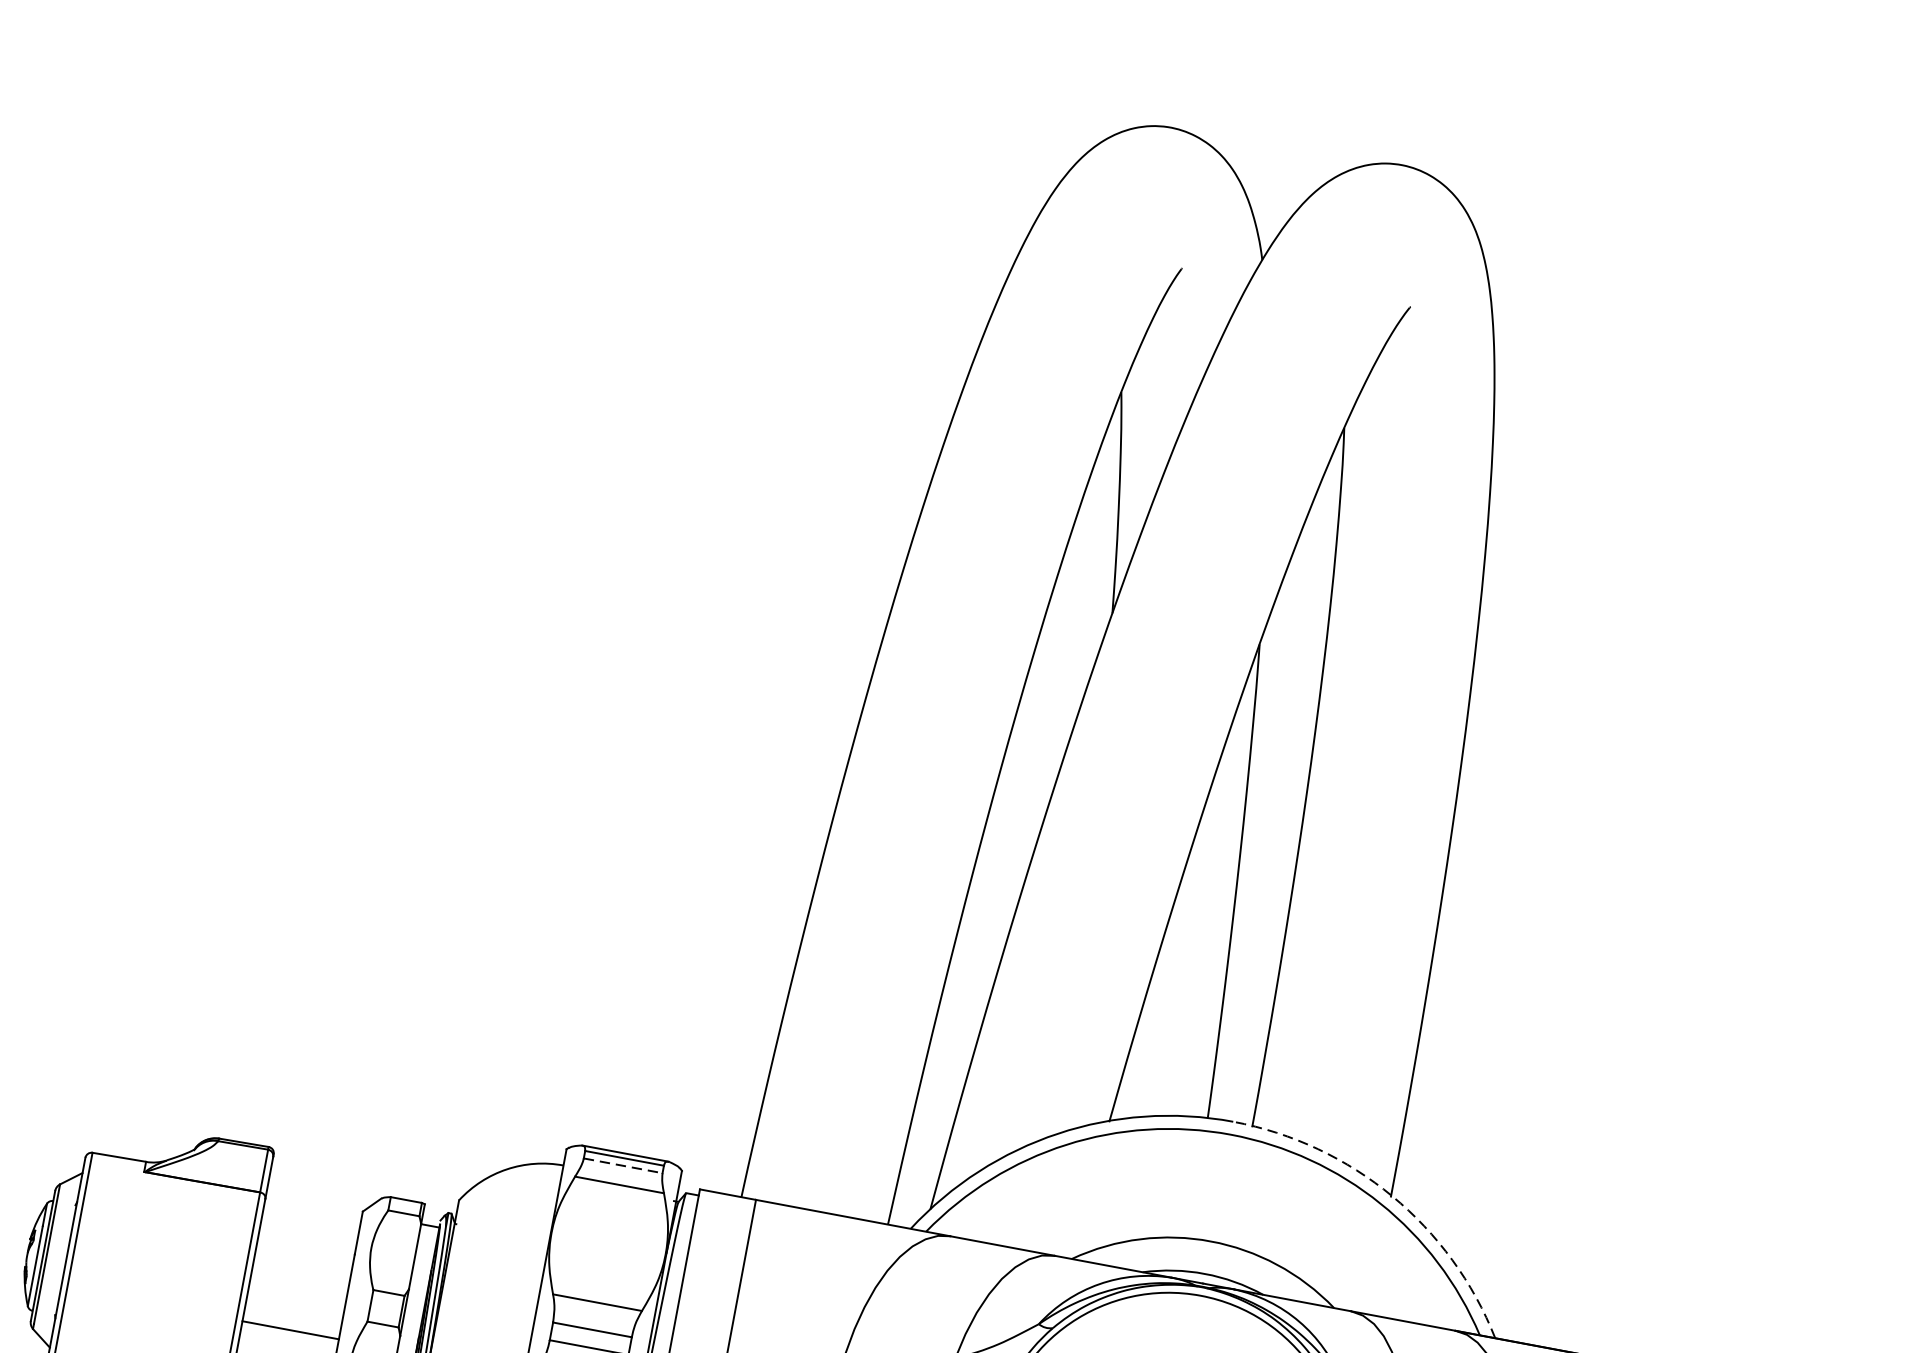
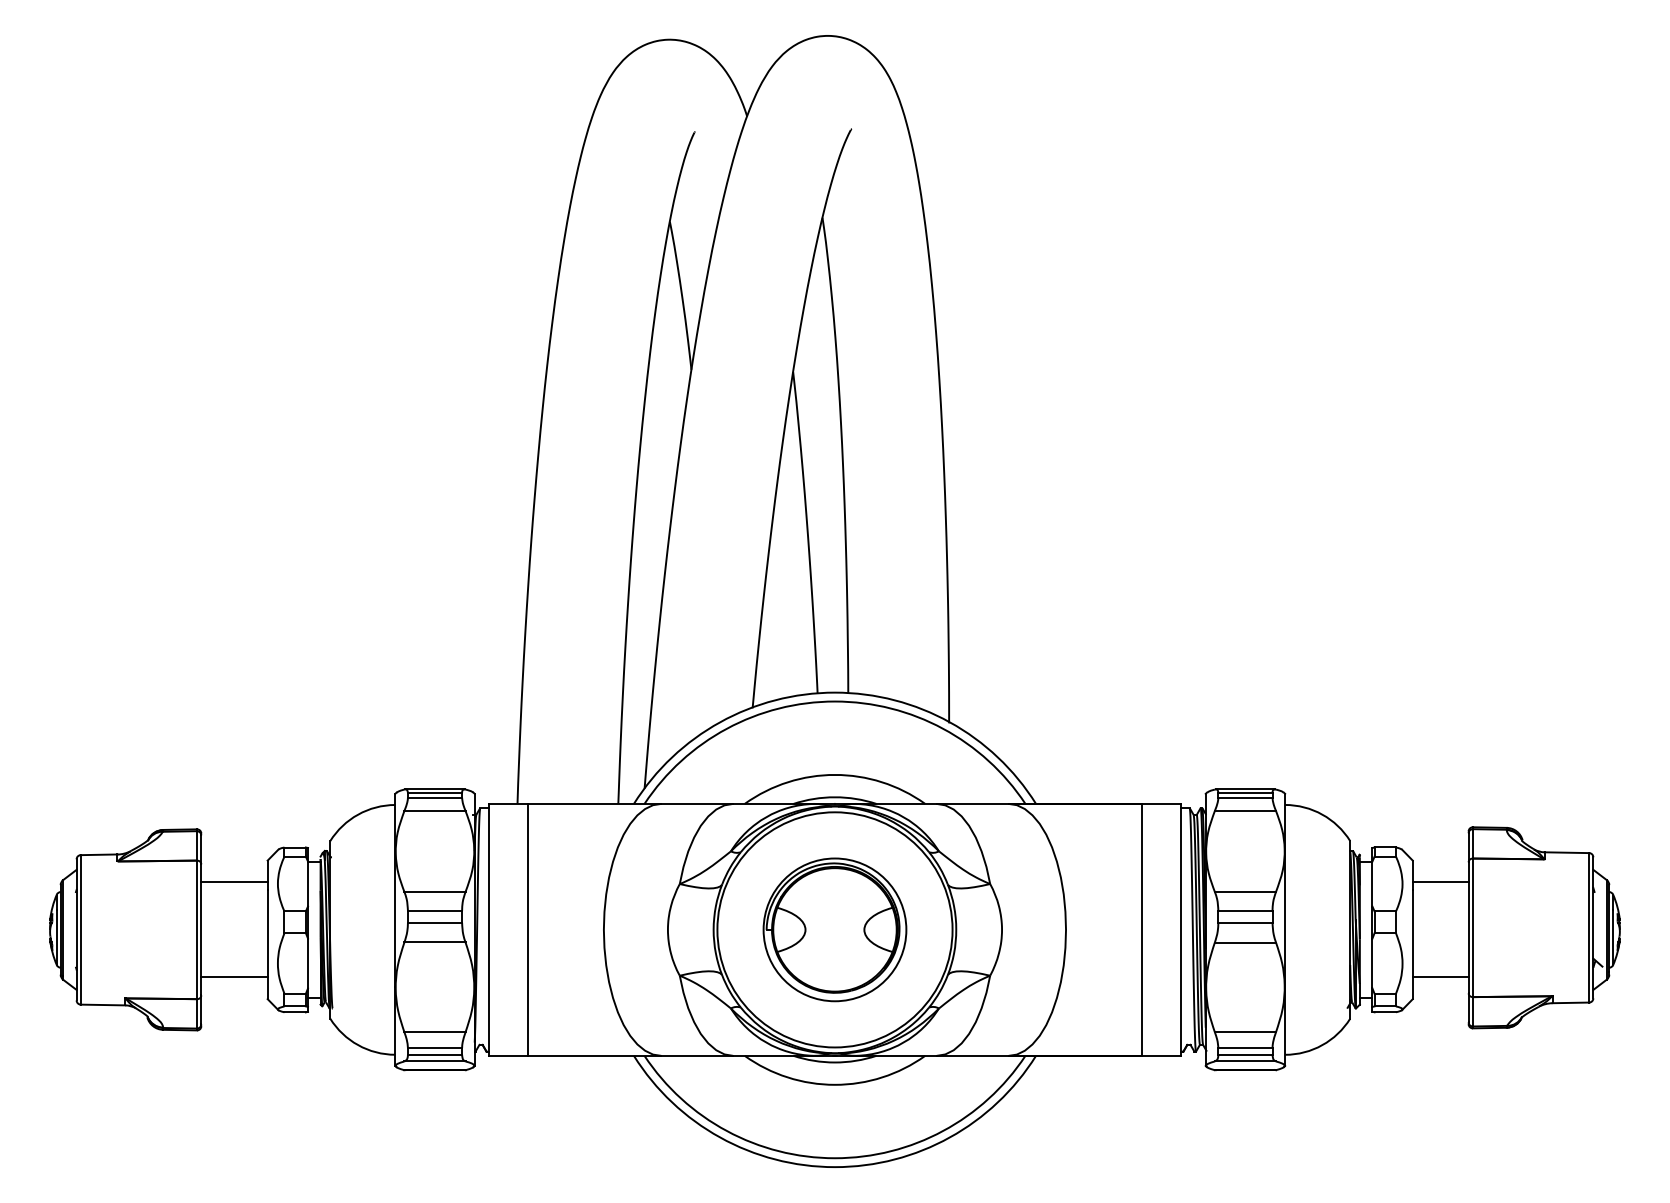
line: (623, 1165) -> (435, 797), dashed -> solid
arc: (1391, 1196) -> (949, 722), dashed -> solid
line: (290, 1330) -> (234, 882), moved

